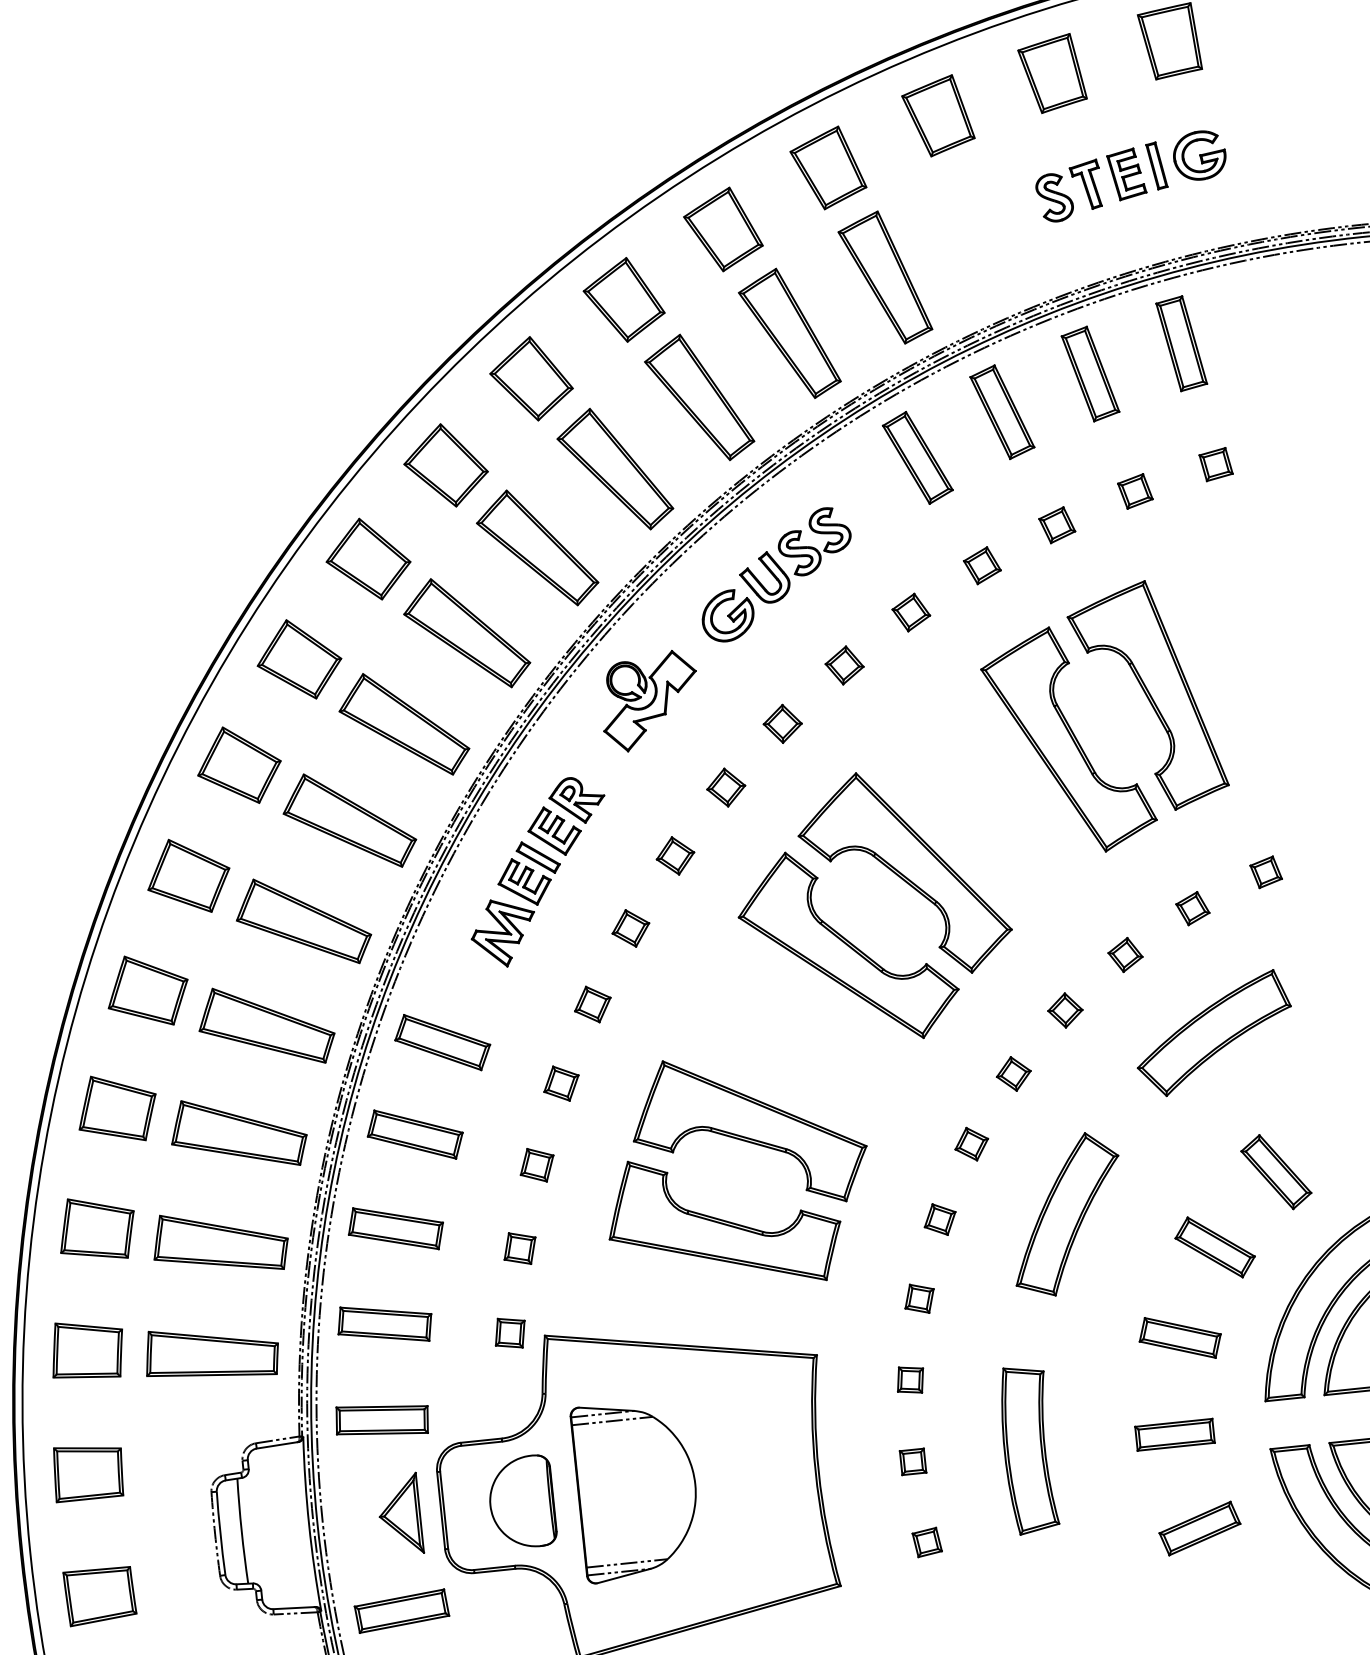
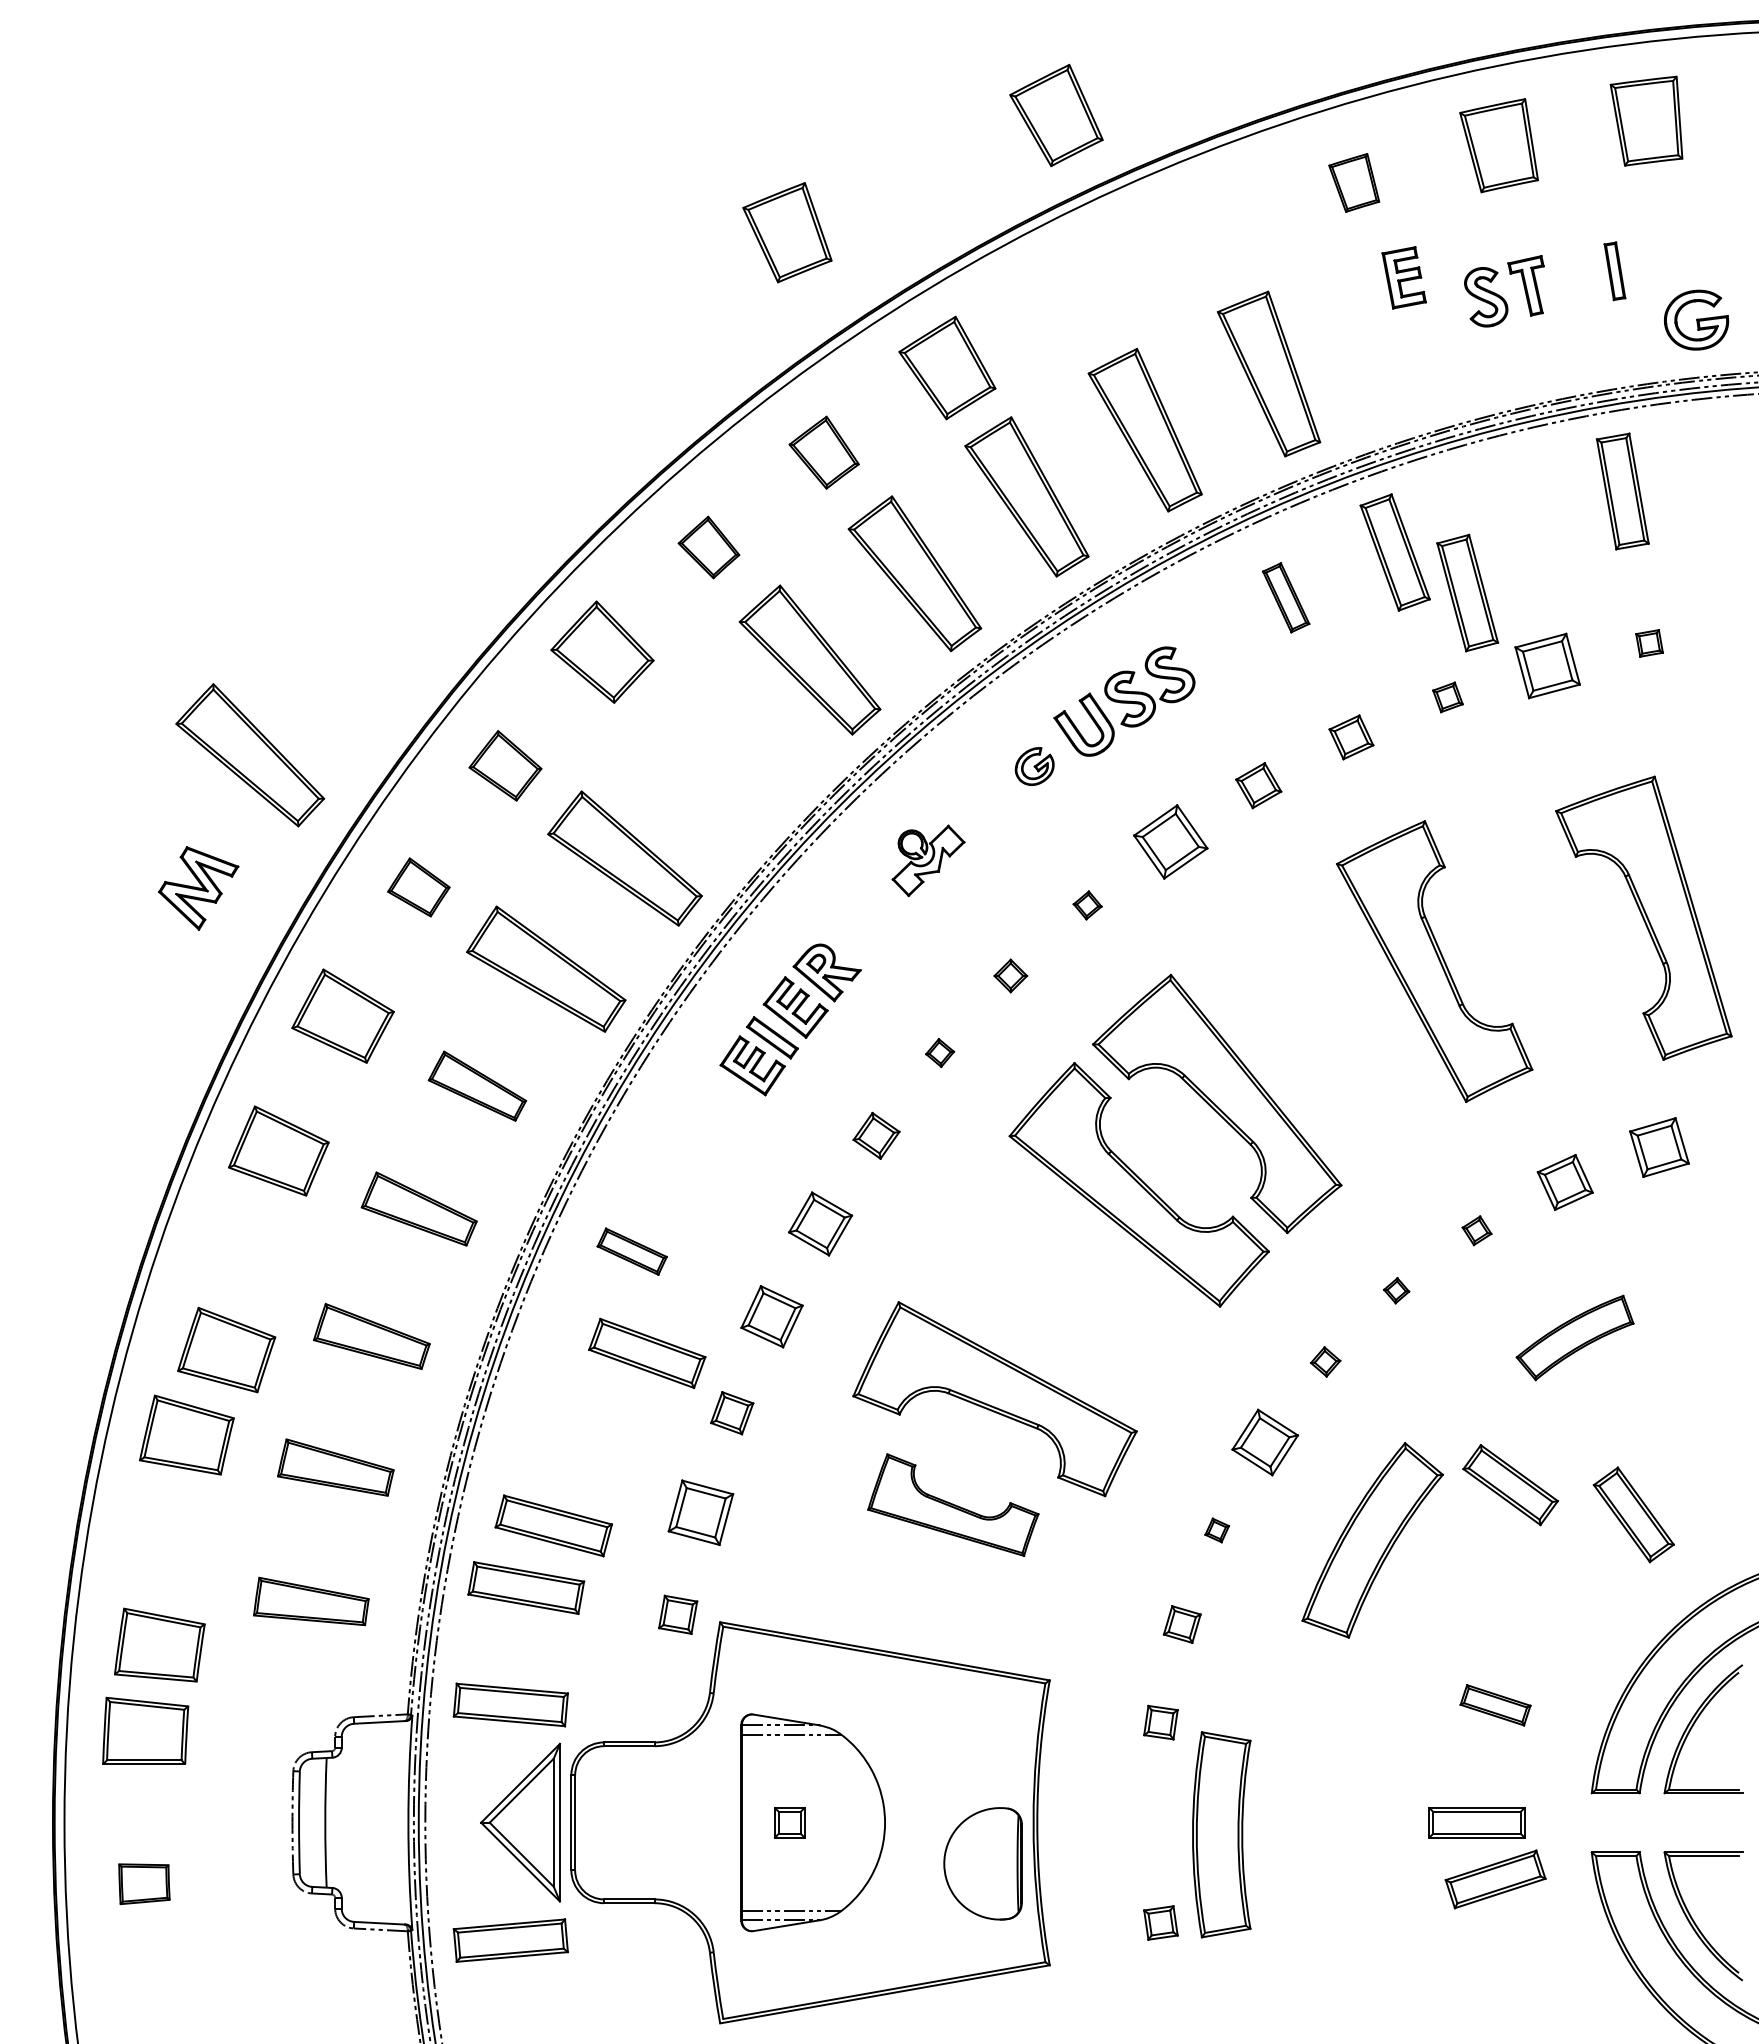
part: (937, 115) -> (1353, 182), size x0.6
part: (1199, 155) -> (1696, 319), moved
part: (828, 168) -> (787, 232), moved
part: (1126, 174) -> (1403, 277), moved
part: (723, 229) -> (1056, 115), moved
part: (1090, 373) -> (1467, 592), moved
part: (530, 379) -> (823, 452), size x0.7
part: (917, 457) -> (1285, 597), size x0.6
part: (1216, 464) -> (1649, 643), size x0.7
part: (445, 465) -> (708, 547), size x0.6
part: (1135, 491) -> (1547, 665), size x1.6
part: (1056, 525) -> (1447, 697), size x0.7
part: (727, 615) -> (1034, 766), size x0.6
part: (466, 633) -> (250, 755), moved
part: (299, 659) -> (505, 765), size x0.7
part: (844, 665) -> (1170, 841), size x1.6
part: (1147, 696) -> (1643, 917), moved
part: (649, 700) -> (928, 860), size x0.6
part: (782, 724) -> (1087, 905), size x0.6
part: (238, 765) -> (418, 887), size x0.6
part: (726, 787) -> (1010, 975), size x0.7
part: (674, 855) -> (939, 1052), size x0.6
part: (1265, 872) -> (1658, 1147), size x1.6
part: (1192, 908) -> (1564, 1182), size x1.4
part: (303, 921) -> (477, 1085), size x0.6
part: (503, 933) -> (198, 888), moved
part: (1125, 954) -> (1476, 1230), size x0.7
part: (592, 1004) -> (819, 1223), size x1.4
part: (1065, 1010) -> (1396, 1290), size x0.6
part: (266, 1025) -> (419, 1208), size x0.7
part: (1213, 1033) -> (1574, 1337), size x0.6
part: (442, 1042) -> (631, 1251), size x0.6
part: (1013, 1073) -> (1325, 1361), size x0.7
part: (561, 1083) -> (772, 1316), size x1.4
part: (117, 1108) -> (226, 1349), moved
part: (238, 1133) -> (371, 1336), size x0.7
part: (415, 1133) -> (647, 1352), moved
part: (971, 1143) -> (1265, 1441), size x1.6
part: (939, 1219) -> (1216, 1530), size x0.6
part: (724, 1220) -> (953, 1504), size x0.6
part: (395, 1228) -> (553, 1525), moved
part: (220, 1242) -> (335, 1467), size x0.7
part: (1215, 1247) -> (1510, 1485), moved
part: (519, 1248) -> (700, 1512), size x1.6
part: (1180, 1338) -> (1495, 1705), size x0.7
part: (87, 1349) -> (159, 1644), moved
part: (211, 1353) -> (311, 1601), size x0.7
part: (1027, 1449) -> (1221, 1834), moved
part: (912, 1461) -> (789, 1822), moved
part: (521, 1502) -> (982, 1863), moved
part: (399, 1514) -> (520, 1822), size x1.6
part: (1199, 1528) -> (1495, 1879), moved
part: (100, 1596) -> (144, 1884), size x0.6

